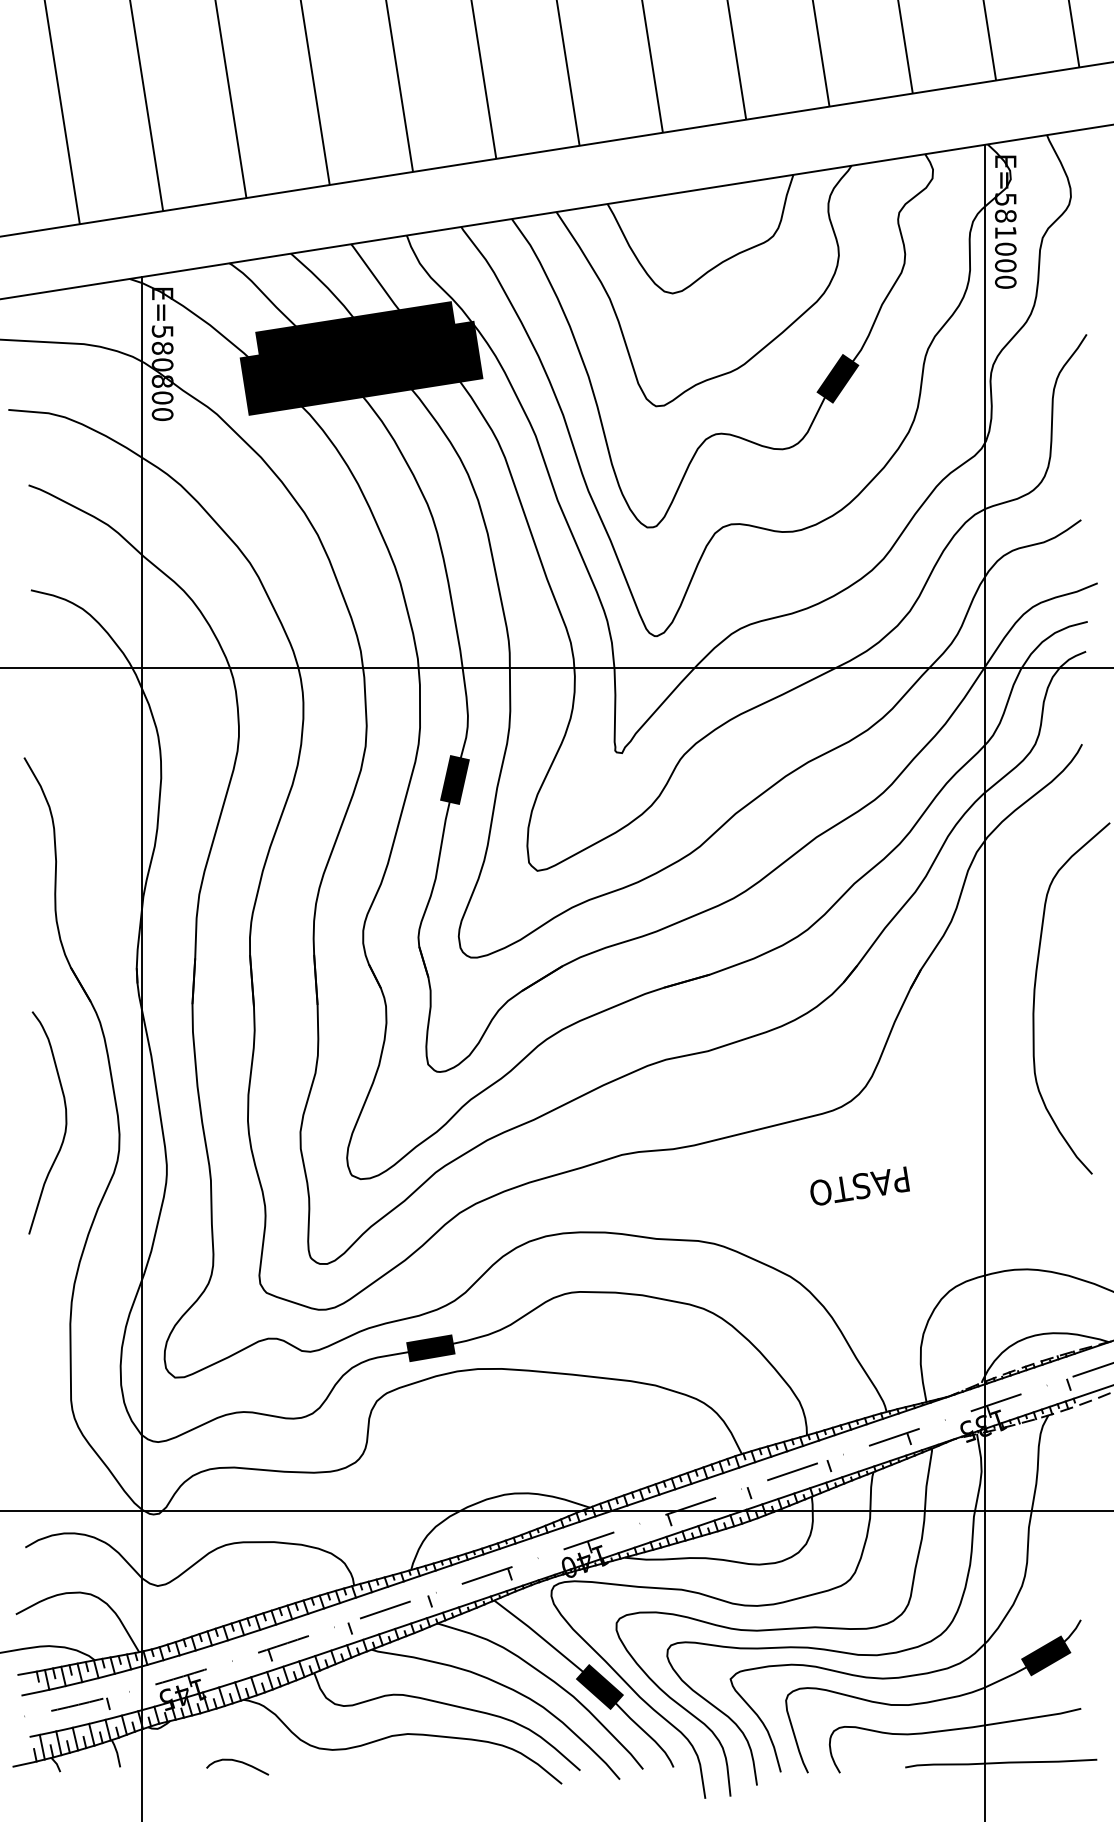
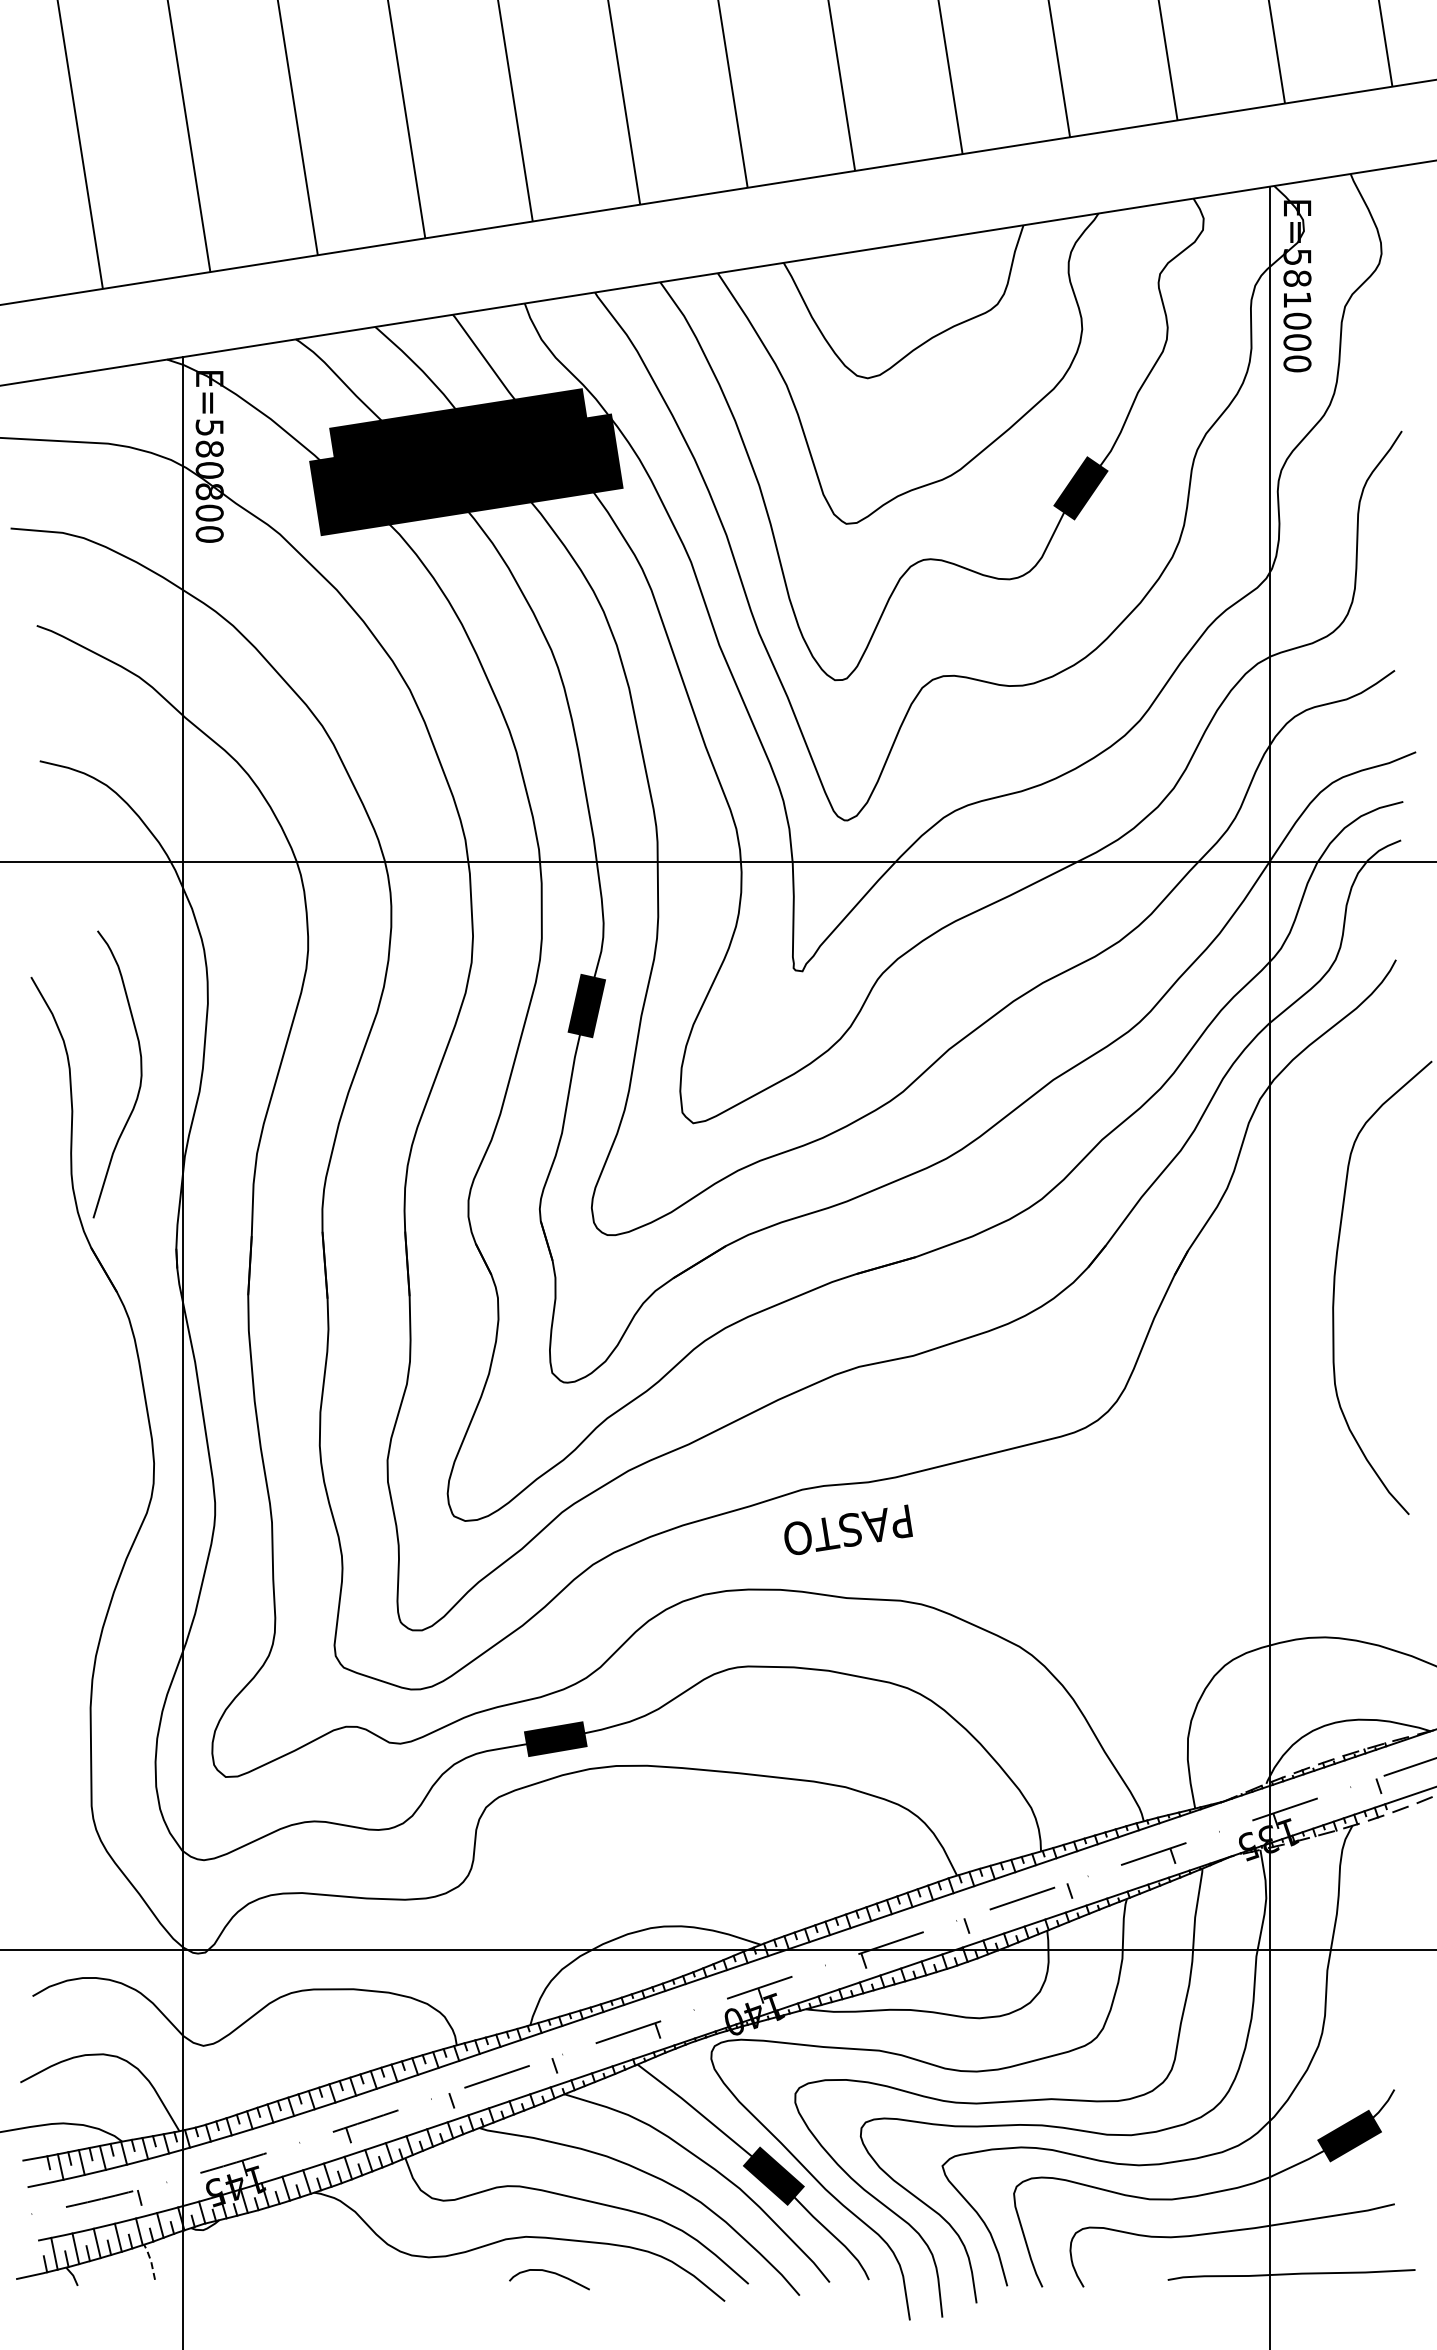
curve: (65, 1122) -> (140, 1074), moved
text: (860, 1185) -> (848, 1529), moved
line: (117, 1753) -> (151, 2261), solid -> dashed
curve: (238, 1762) -> (550, 2273), moved

